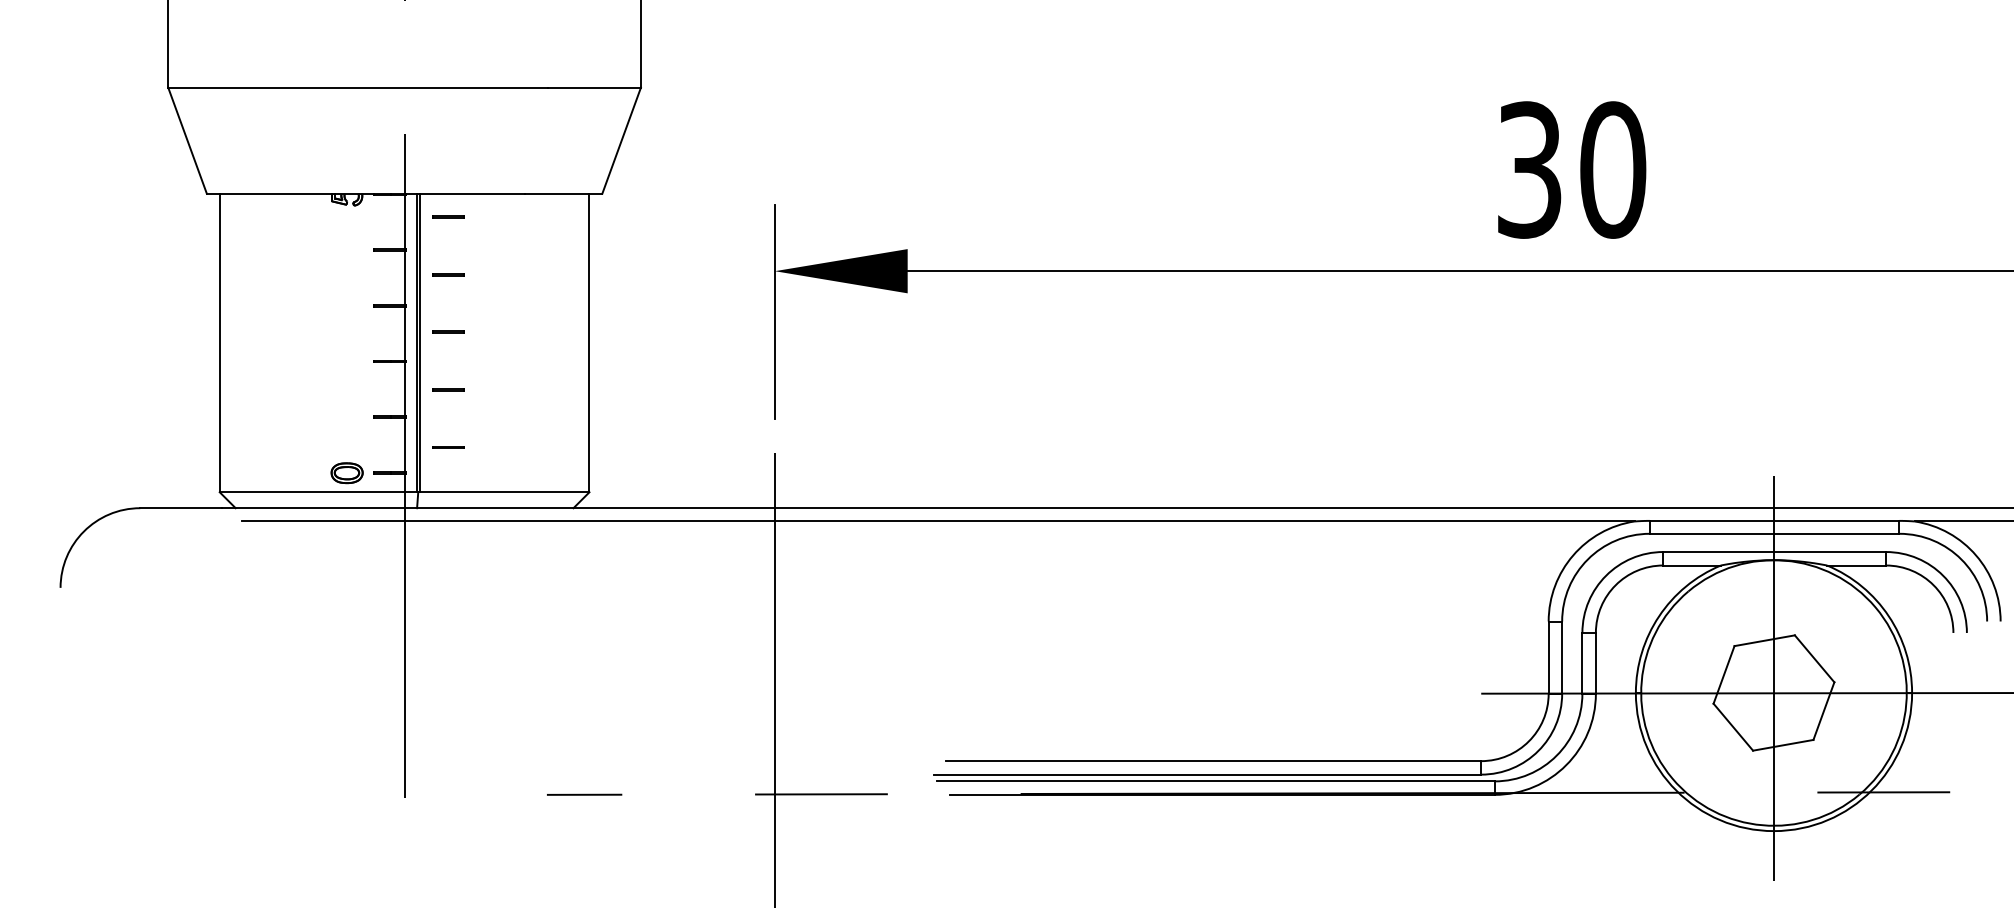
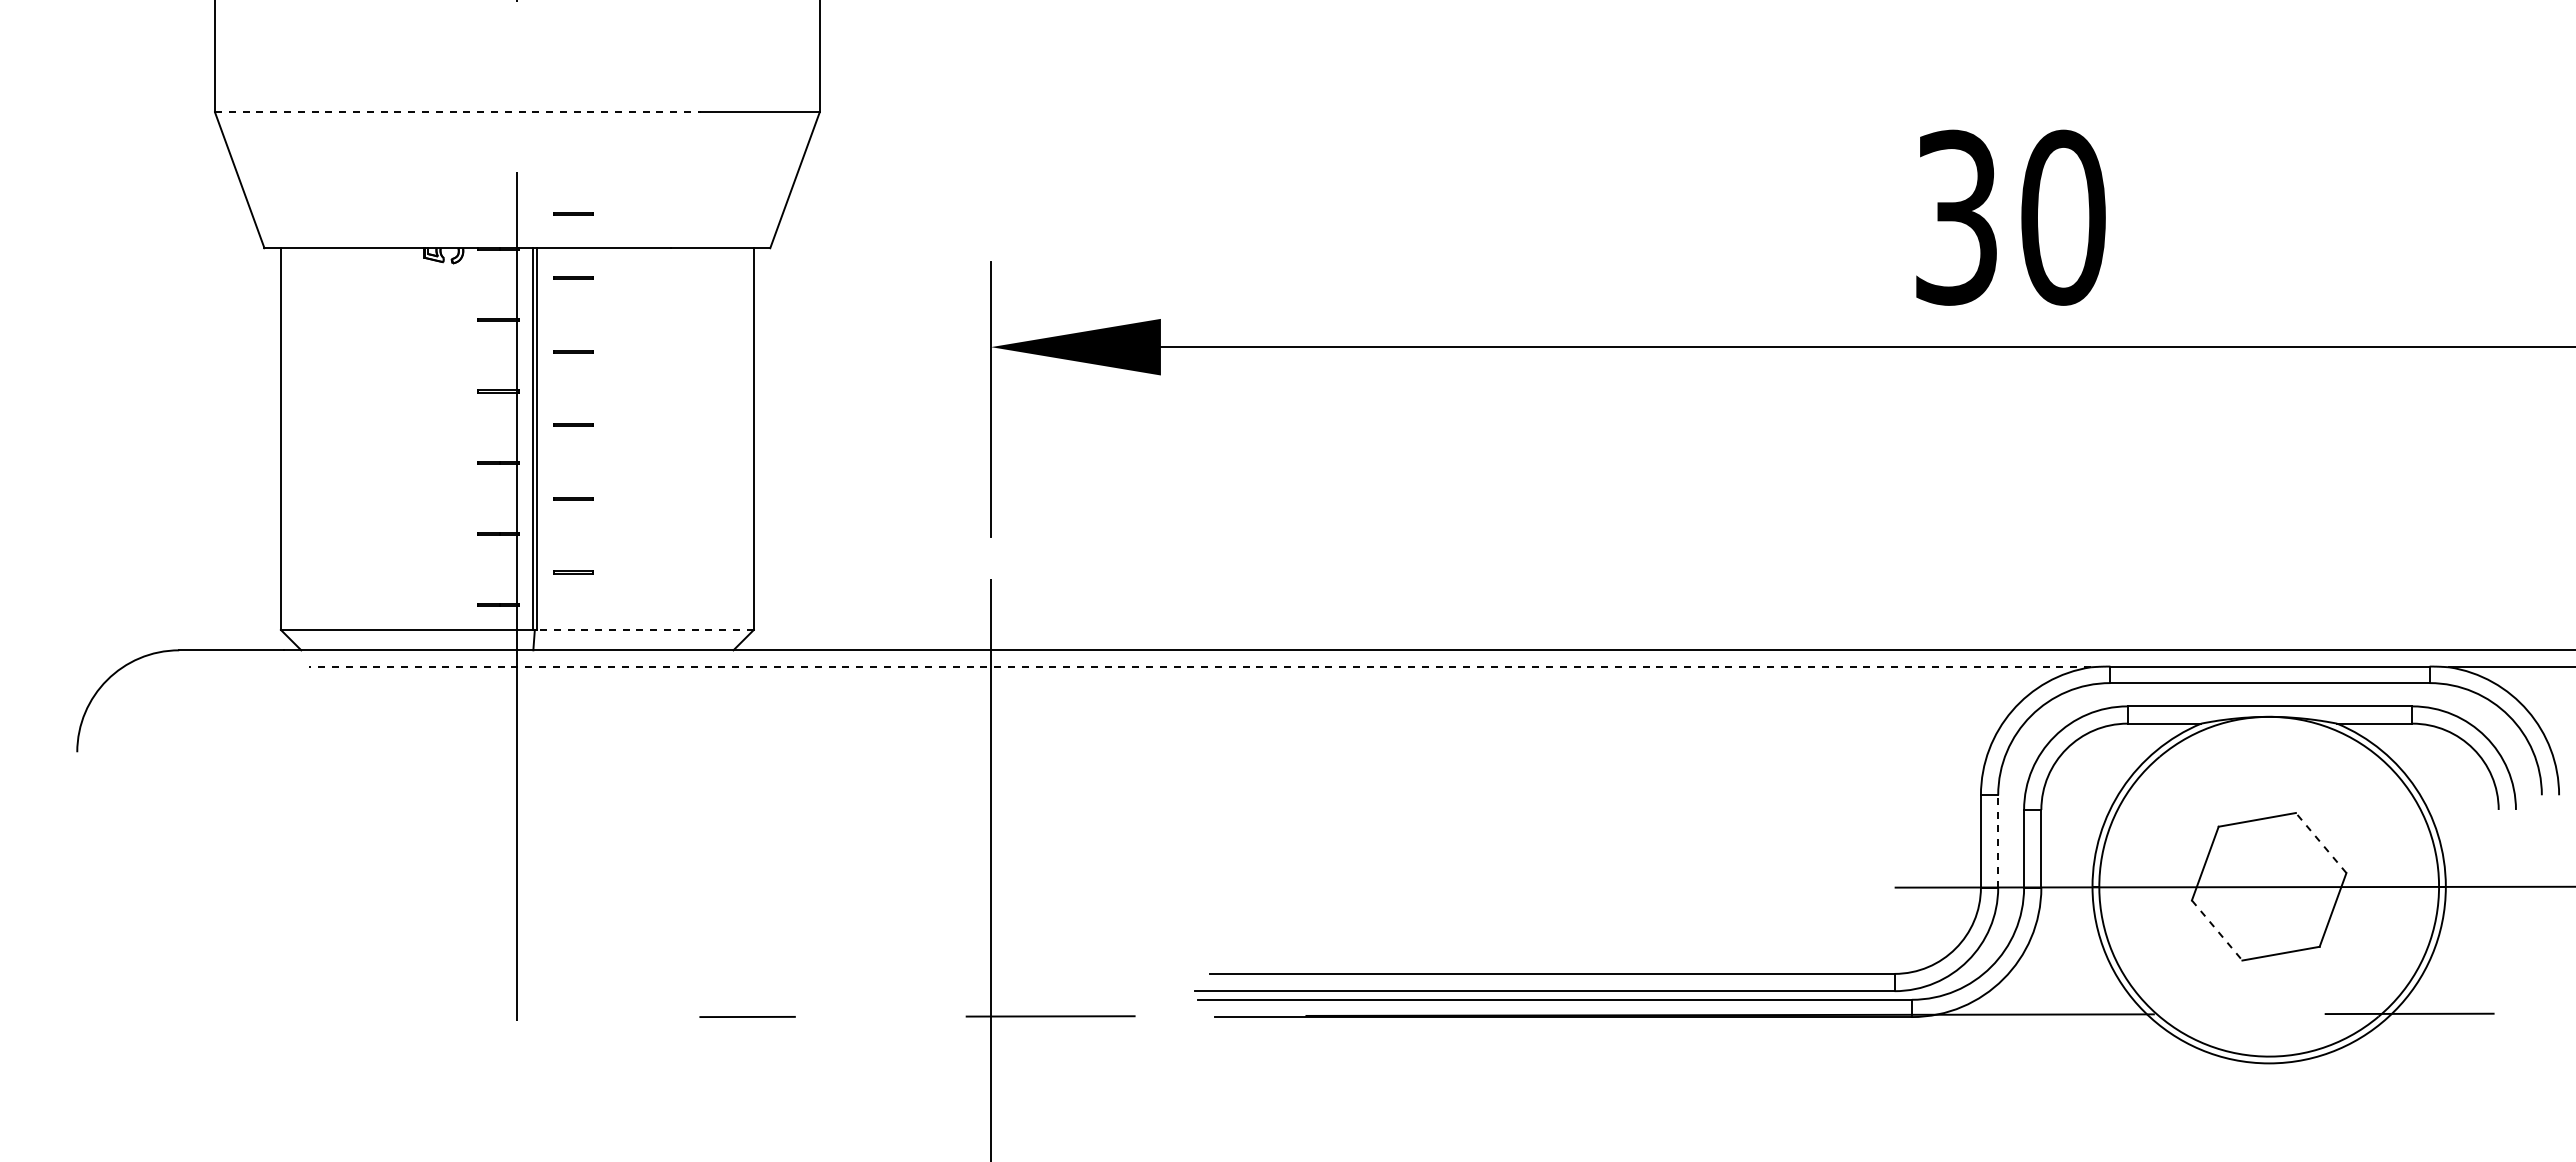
line: (358, 87) -> (458, 112), solid -> dashed
line: (448, 166) -> (573, 213), added
part: (346, 473) -> (443, 605), removed
line: (504, 491) -> (645, 629), solid -> dashed
line: (938, 521) -> (1200, 667), solid -> dashed
line: (1562, 656) -> (1998, 840), solid -> dashed
line: (1814, 658) -> (2320, 842), solid -> dashed
line: (1774, 678) -> (2269, 868), removed
line: (1733, 727) -> (2217, 930), solid -> dashed

